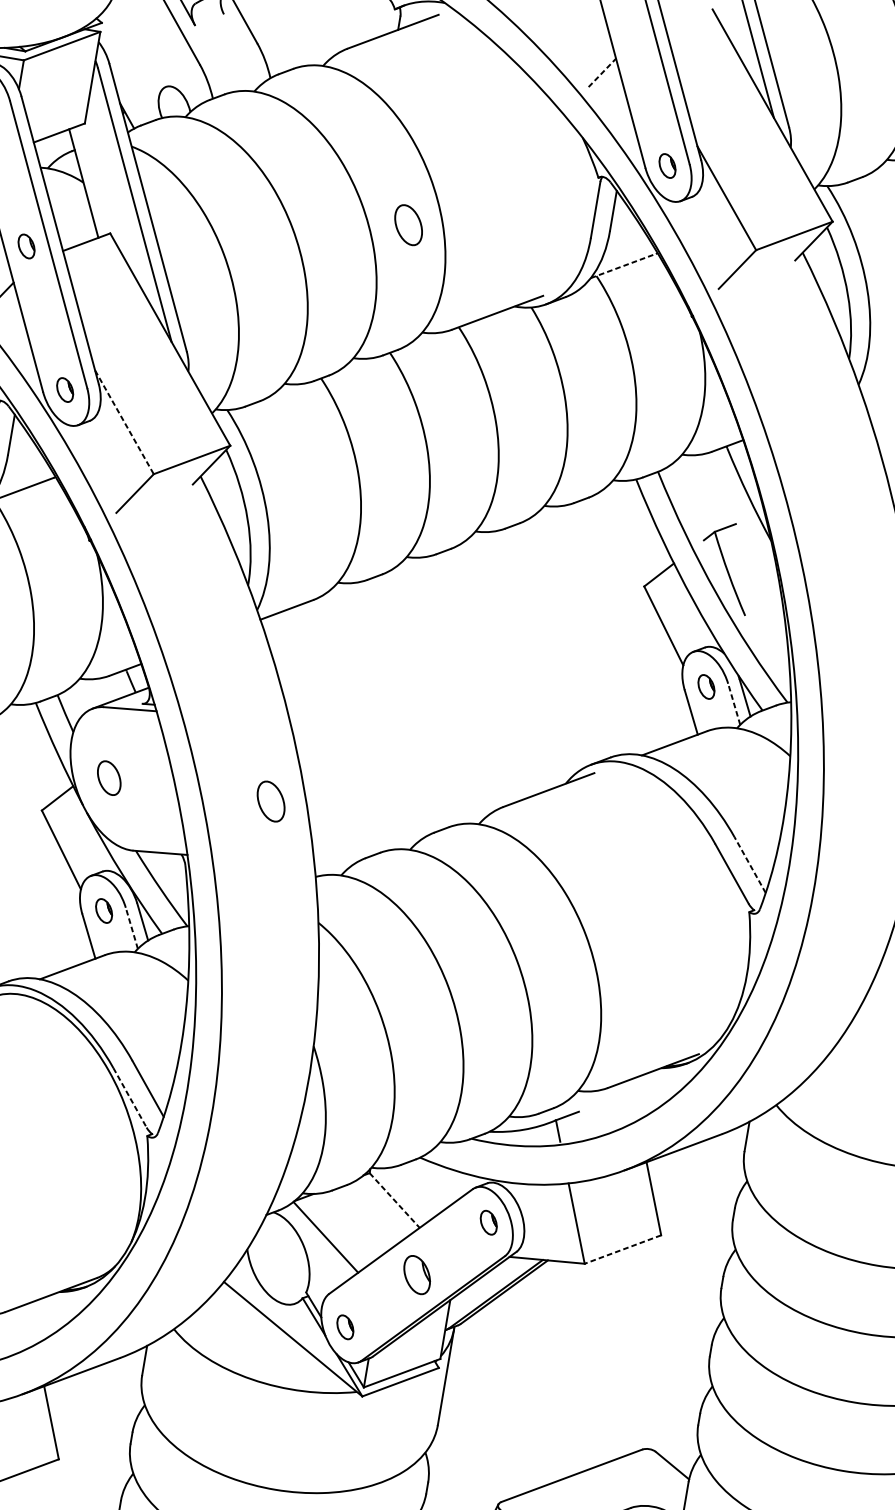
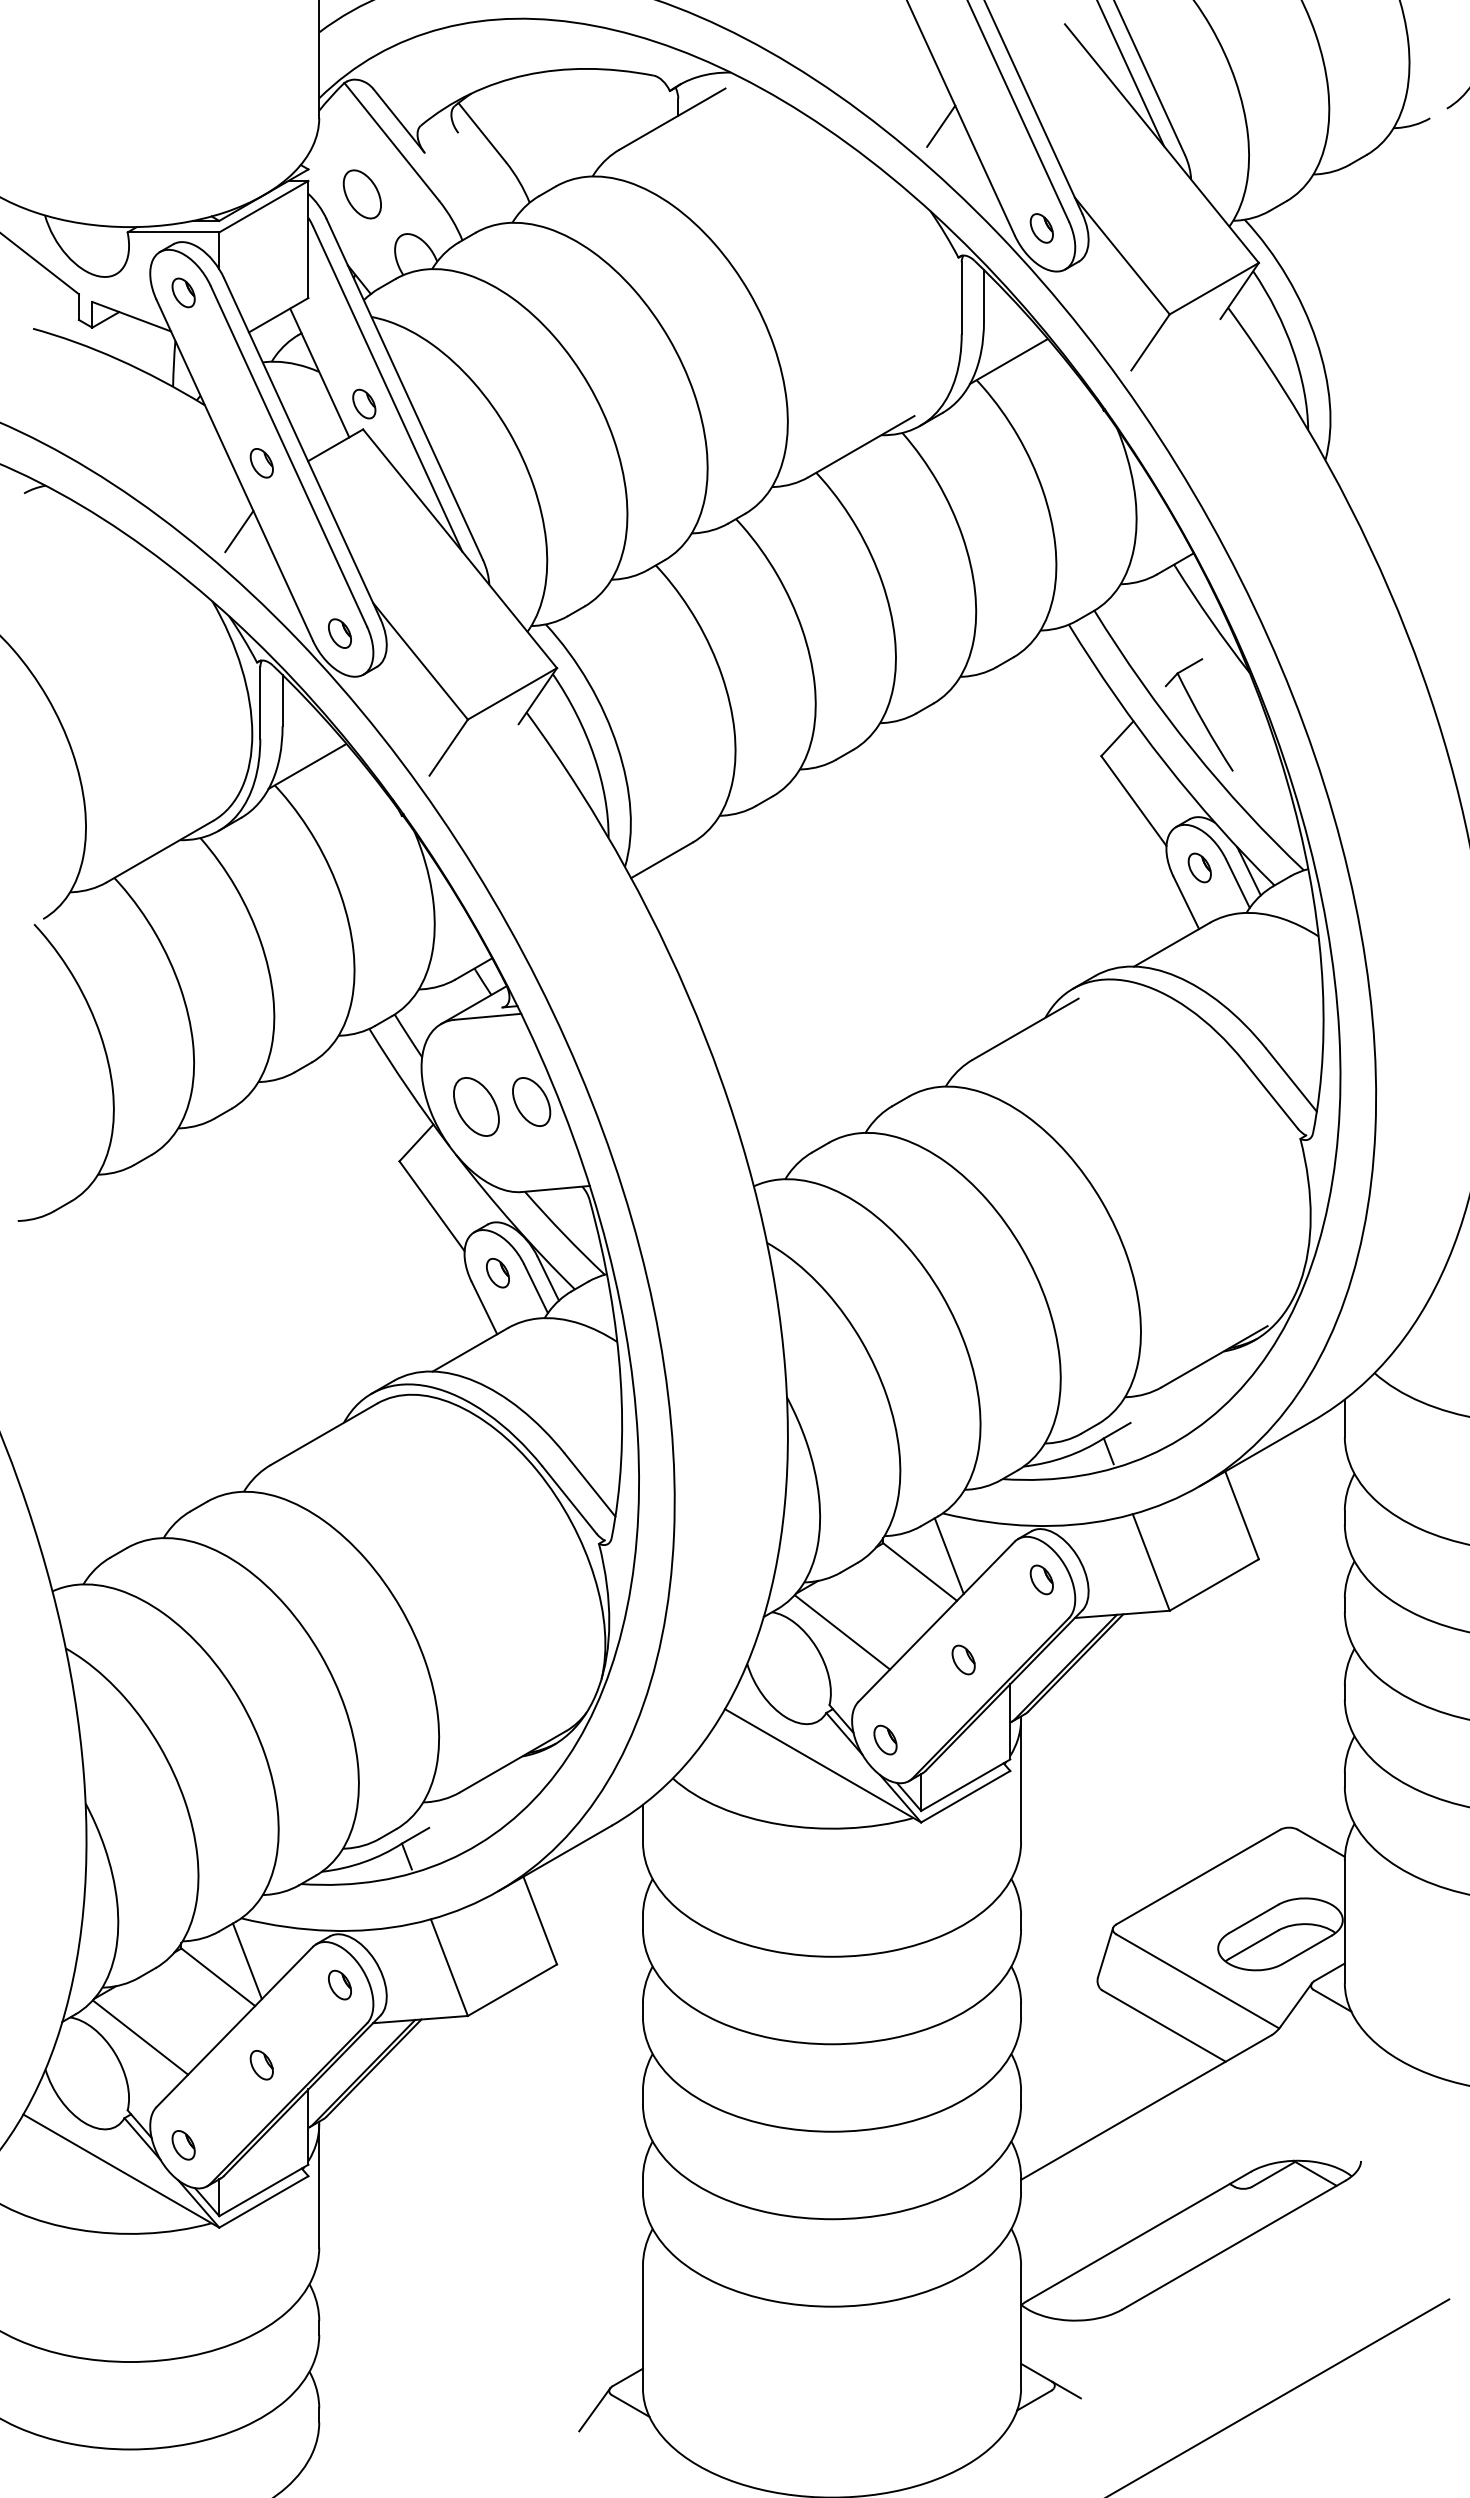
line: (602, 73) -> (941, 126), dashed -> solid
part: (114, 213) -> (364, 403), added
part: (407, 225) -> (361, 194), moved
line: (622, 266) -> (1007, 362), dashed -> solid
line: (124, 422) -> (420, 661), dashed -> solid
line: (733, 704) -> (1237, 883), dashed -> solid
part: (109, 777) -> (476, 1106), size x1.43
part: (271, 801) -> (531, 1101), moved
line: (750, 864) -> (1291, 1079), dashed -> solid
line: (131, 927) -> (535, 1288), dashed -> solid
line: (129, 1098) -> (569, 1500), dashed -> solid
line: (419, 1191) -> (948, 1555), added
line: (394, 1200) -> (920, 1572), dashed -> solid
line: (622, 1249) -> (1213, 1585), dashed -> solid
part: (417, 1274) -> (963, 1659), size x0.62

